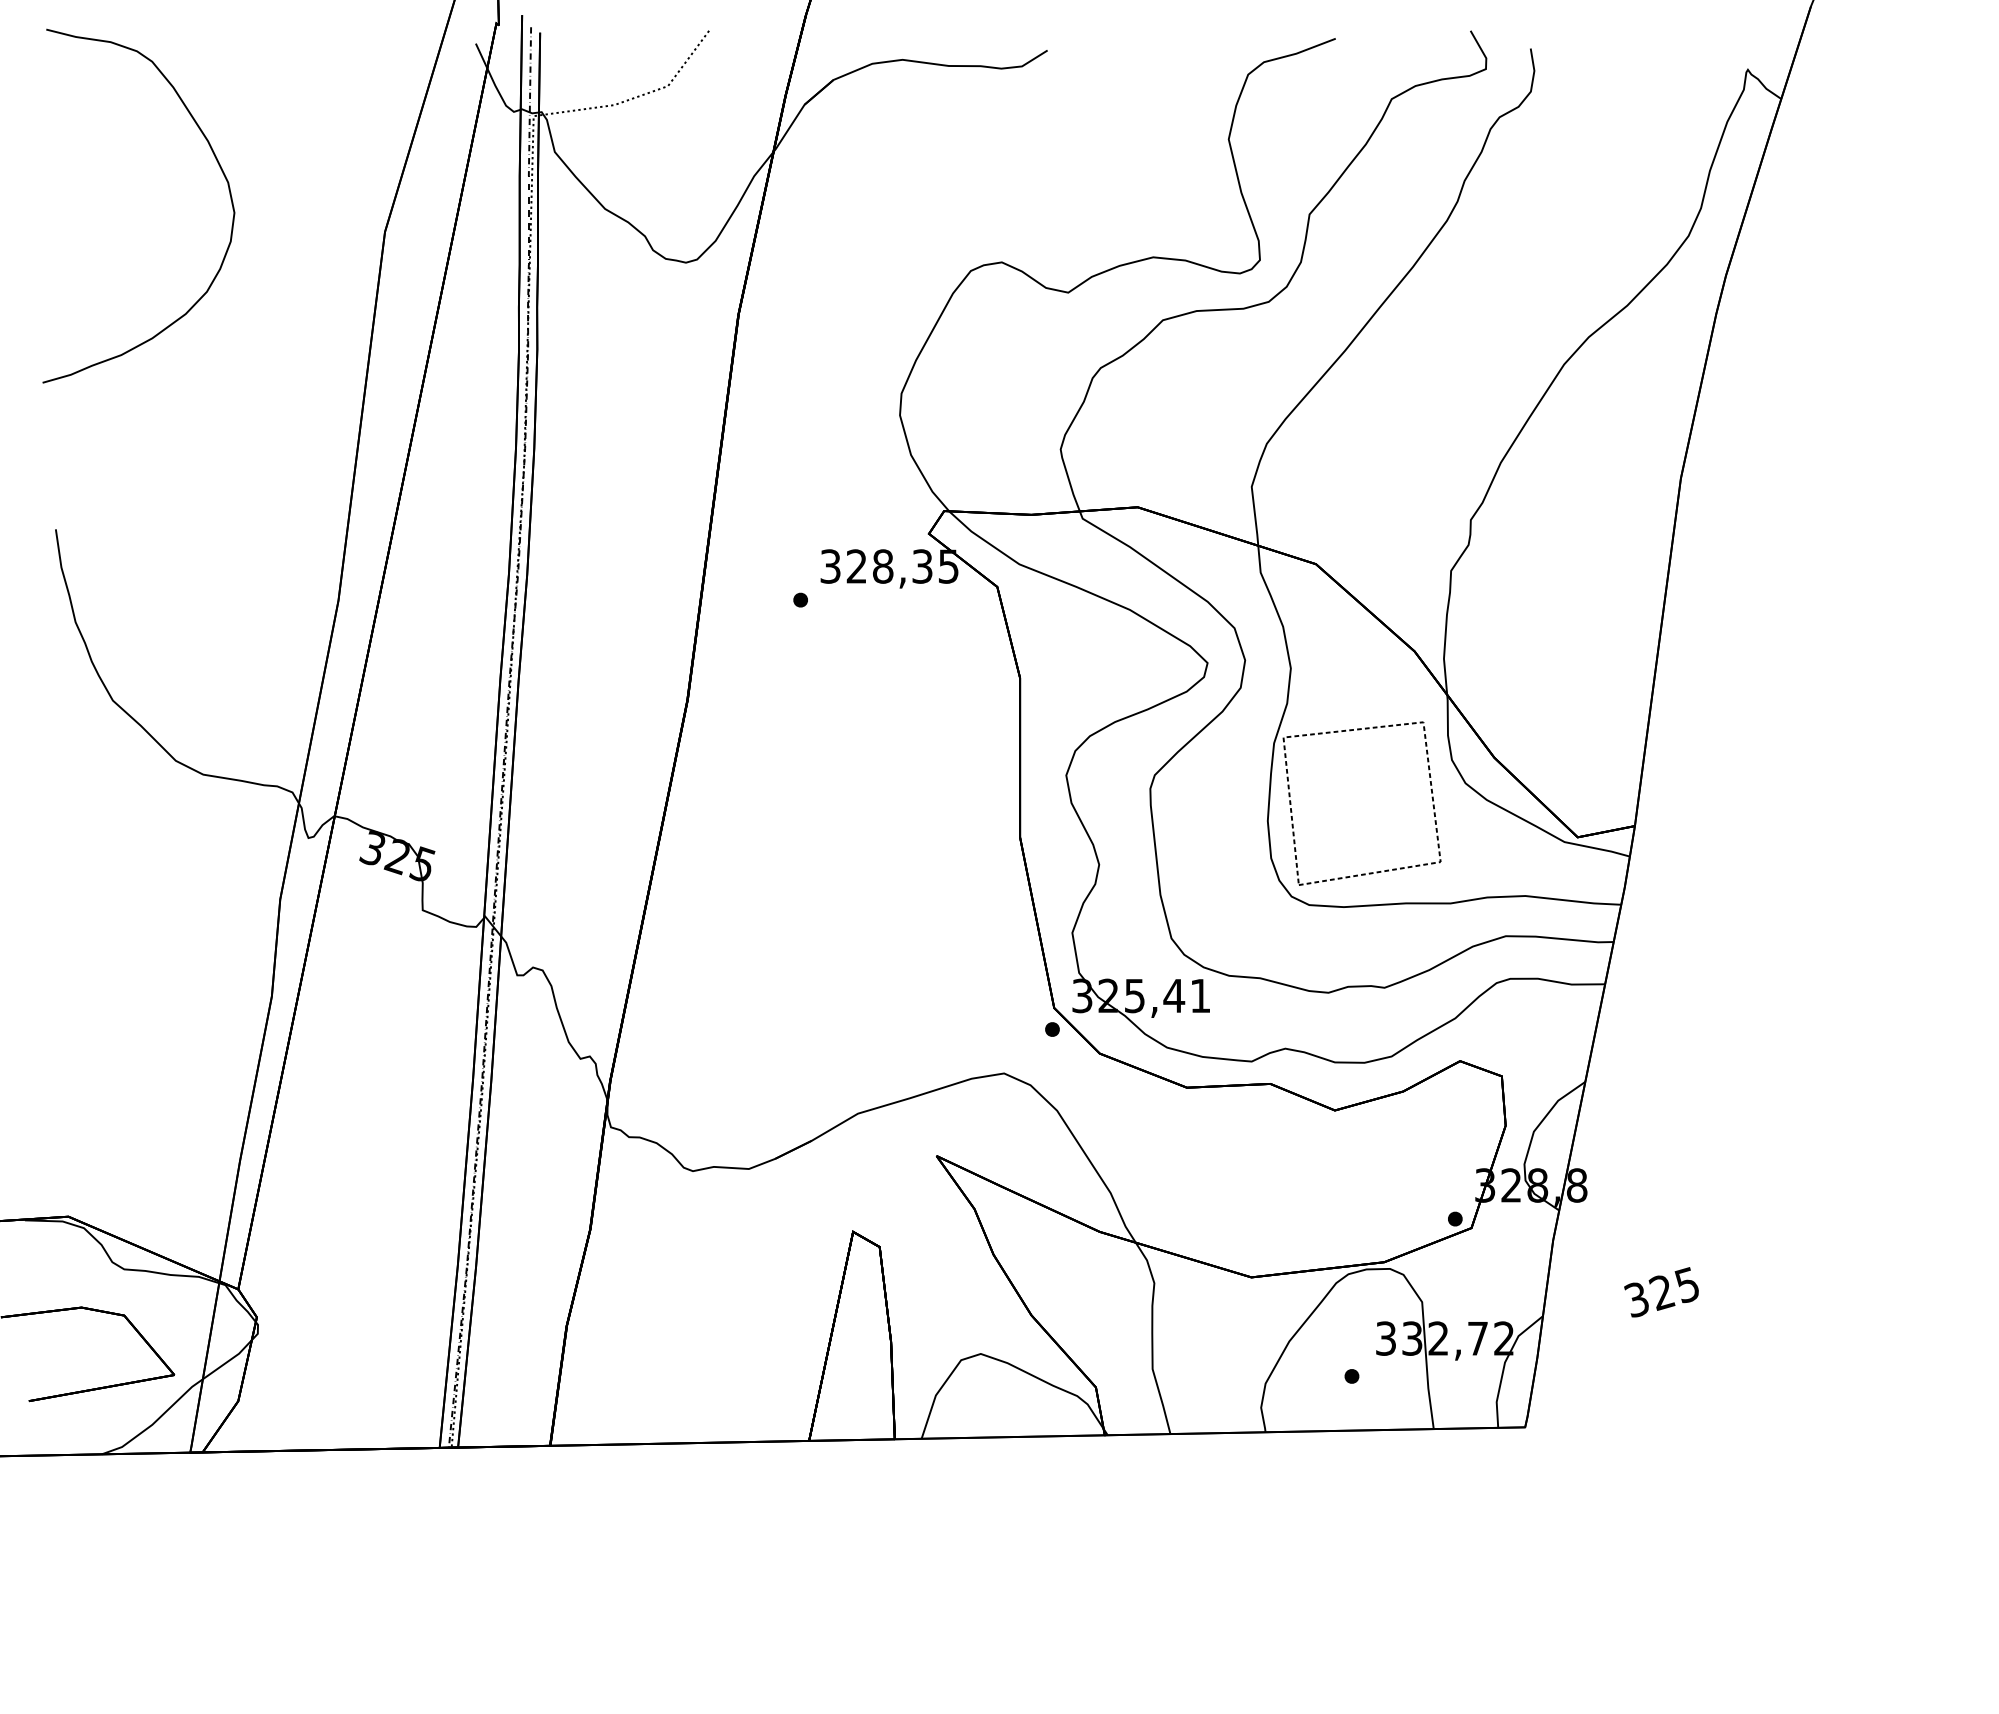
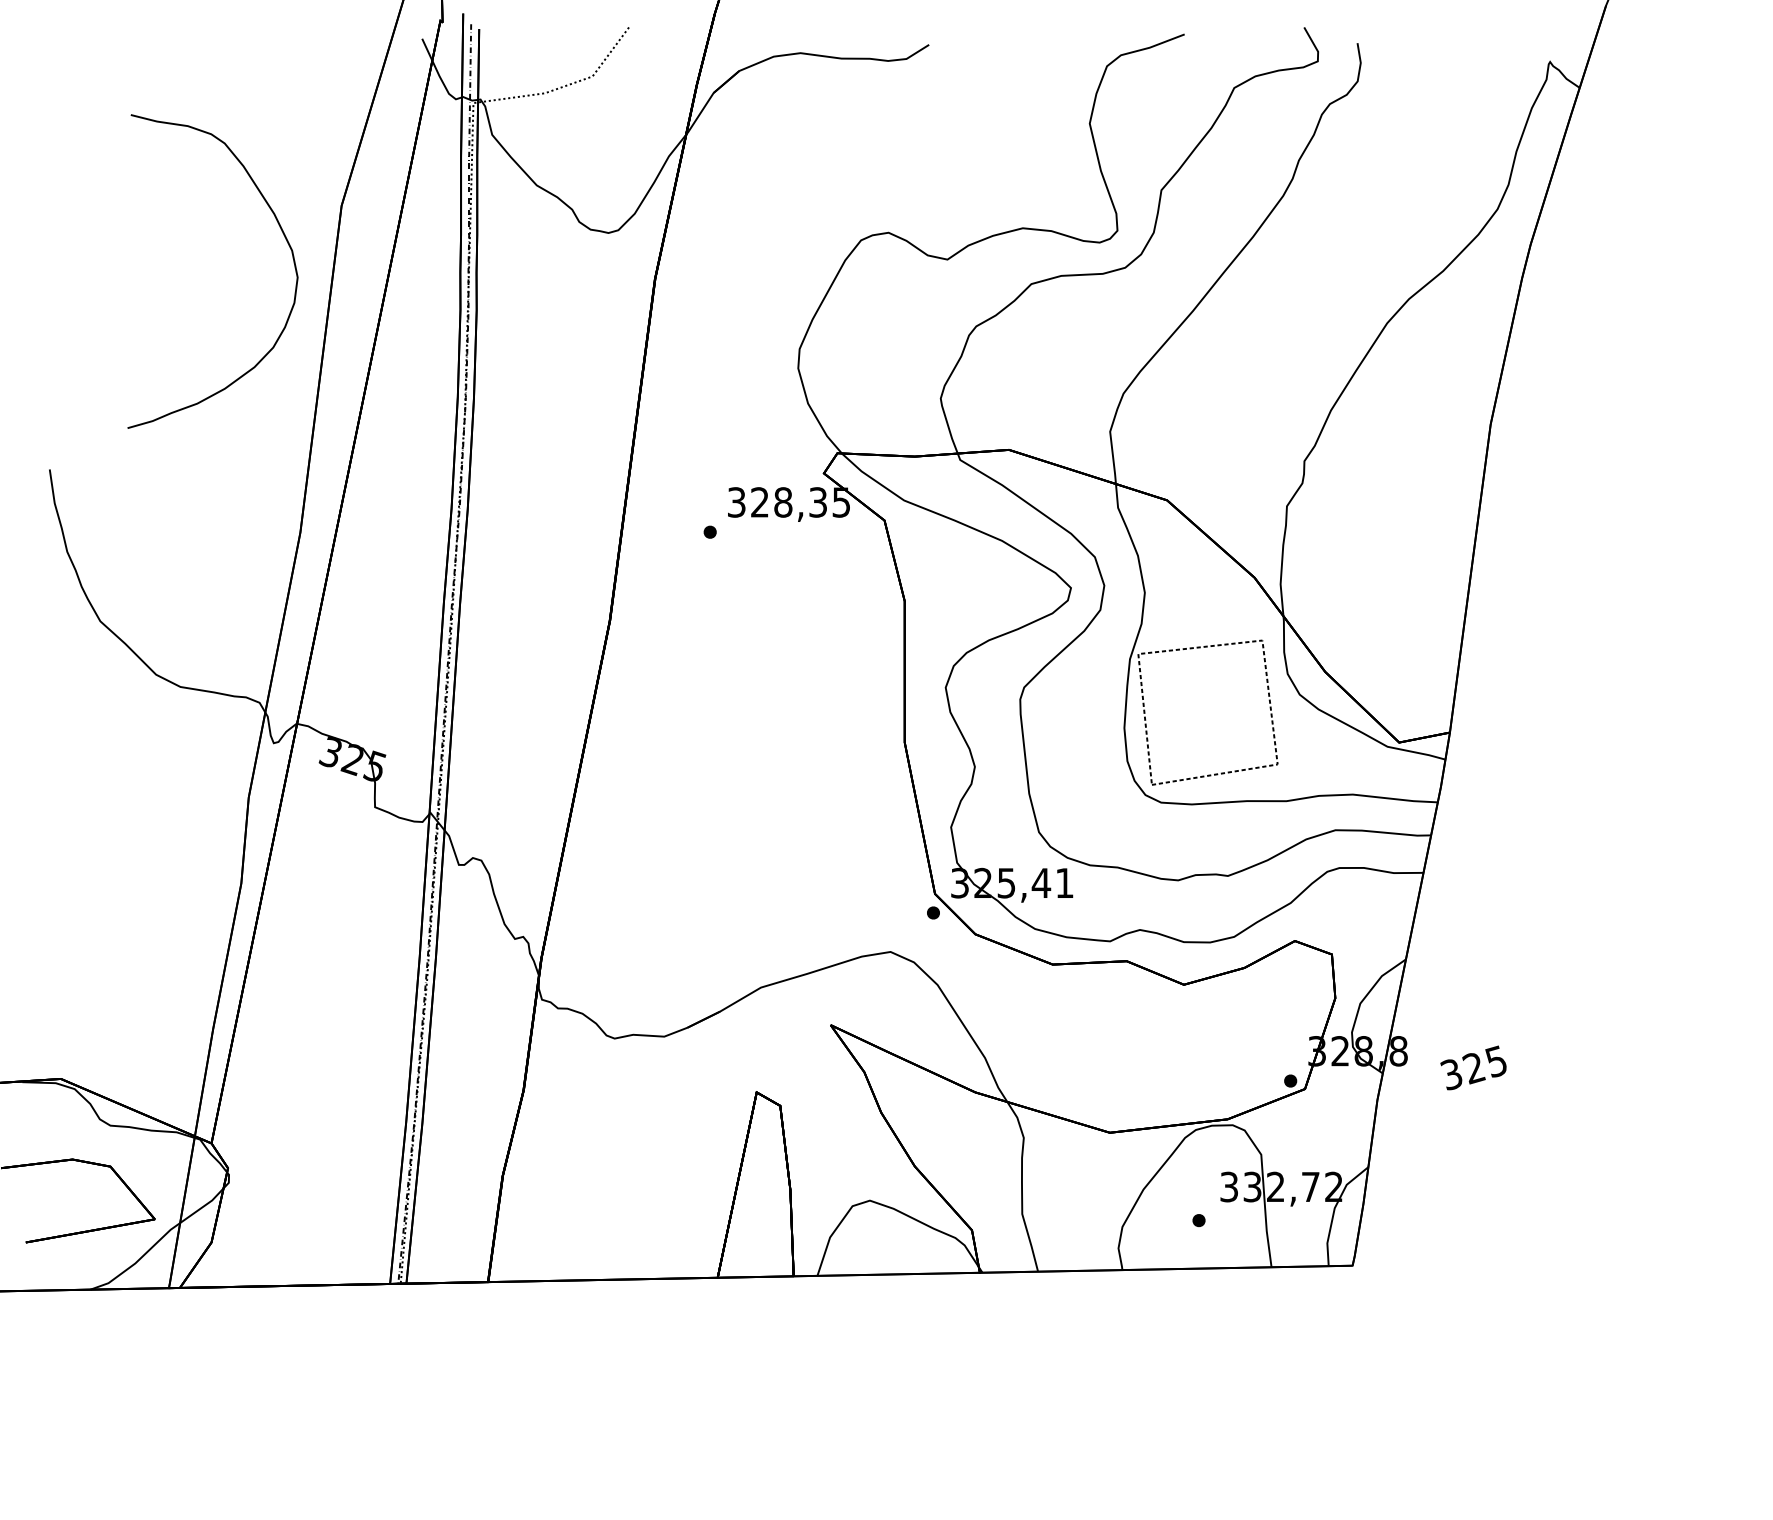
curve: (218, 165) -> (283, 235), moved
text: (1661, 1292) -> (1473, 1068), moved

